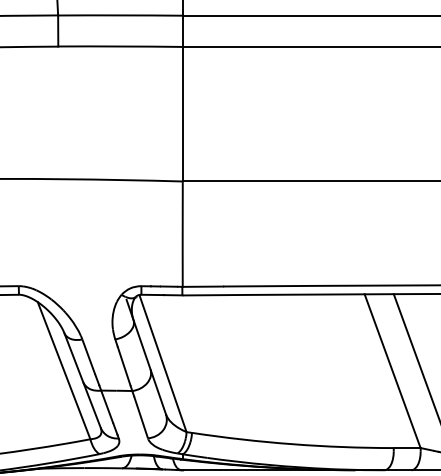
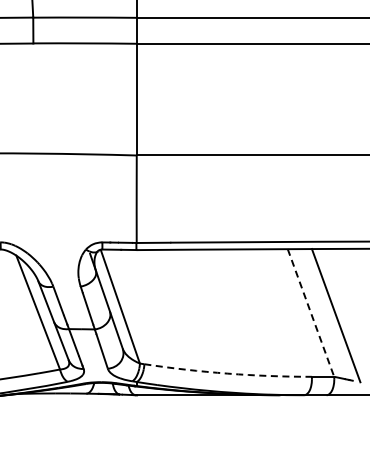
line: (392, 370) -> (310, 312), solid -> dashed
arc: (292, 444) -> (227, 373), solid -> dashed

